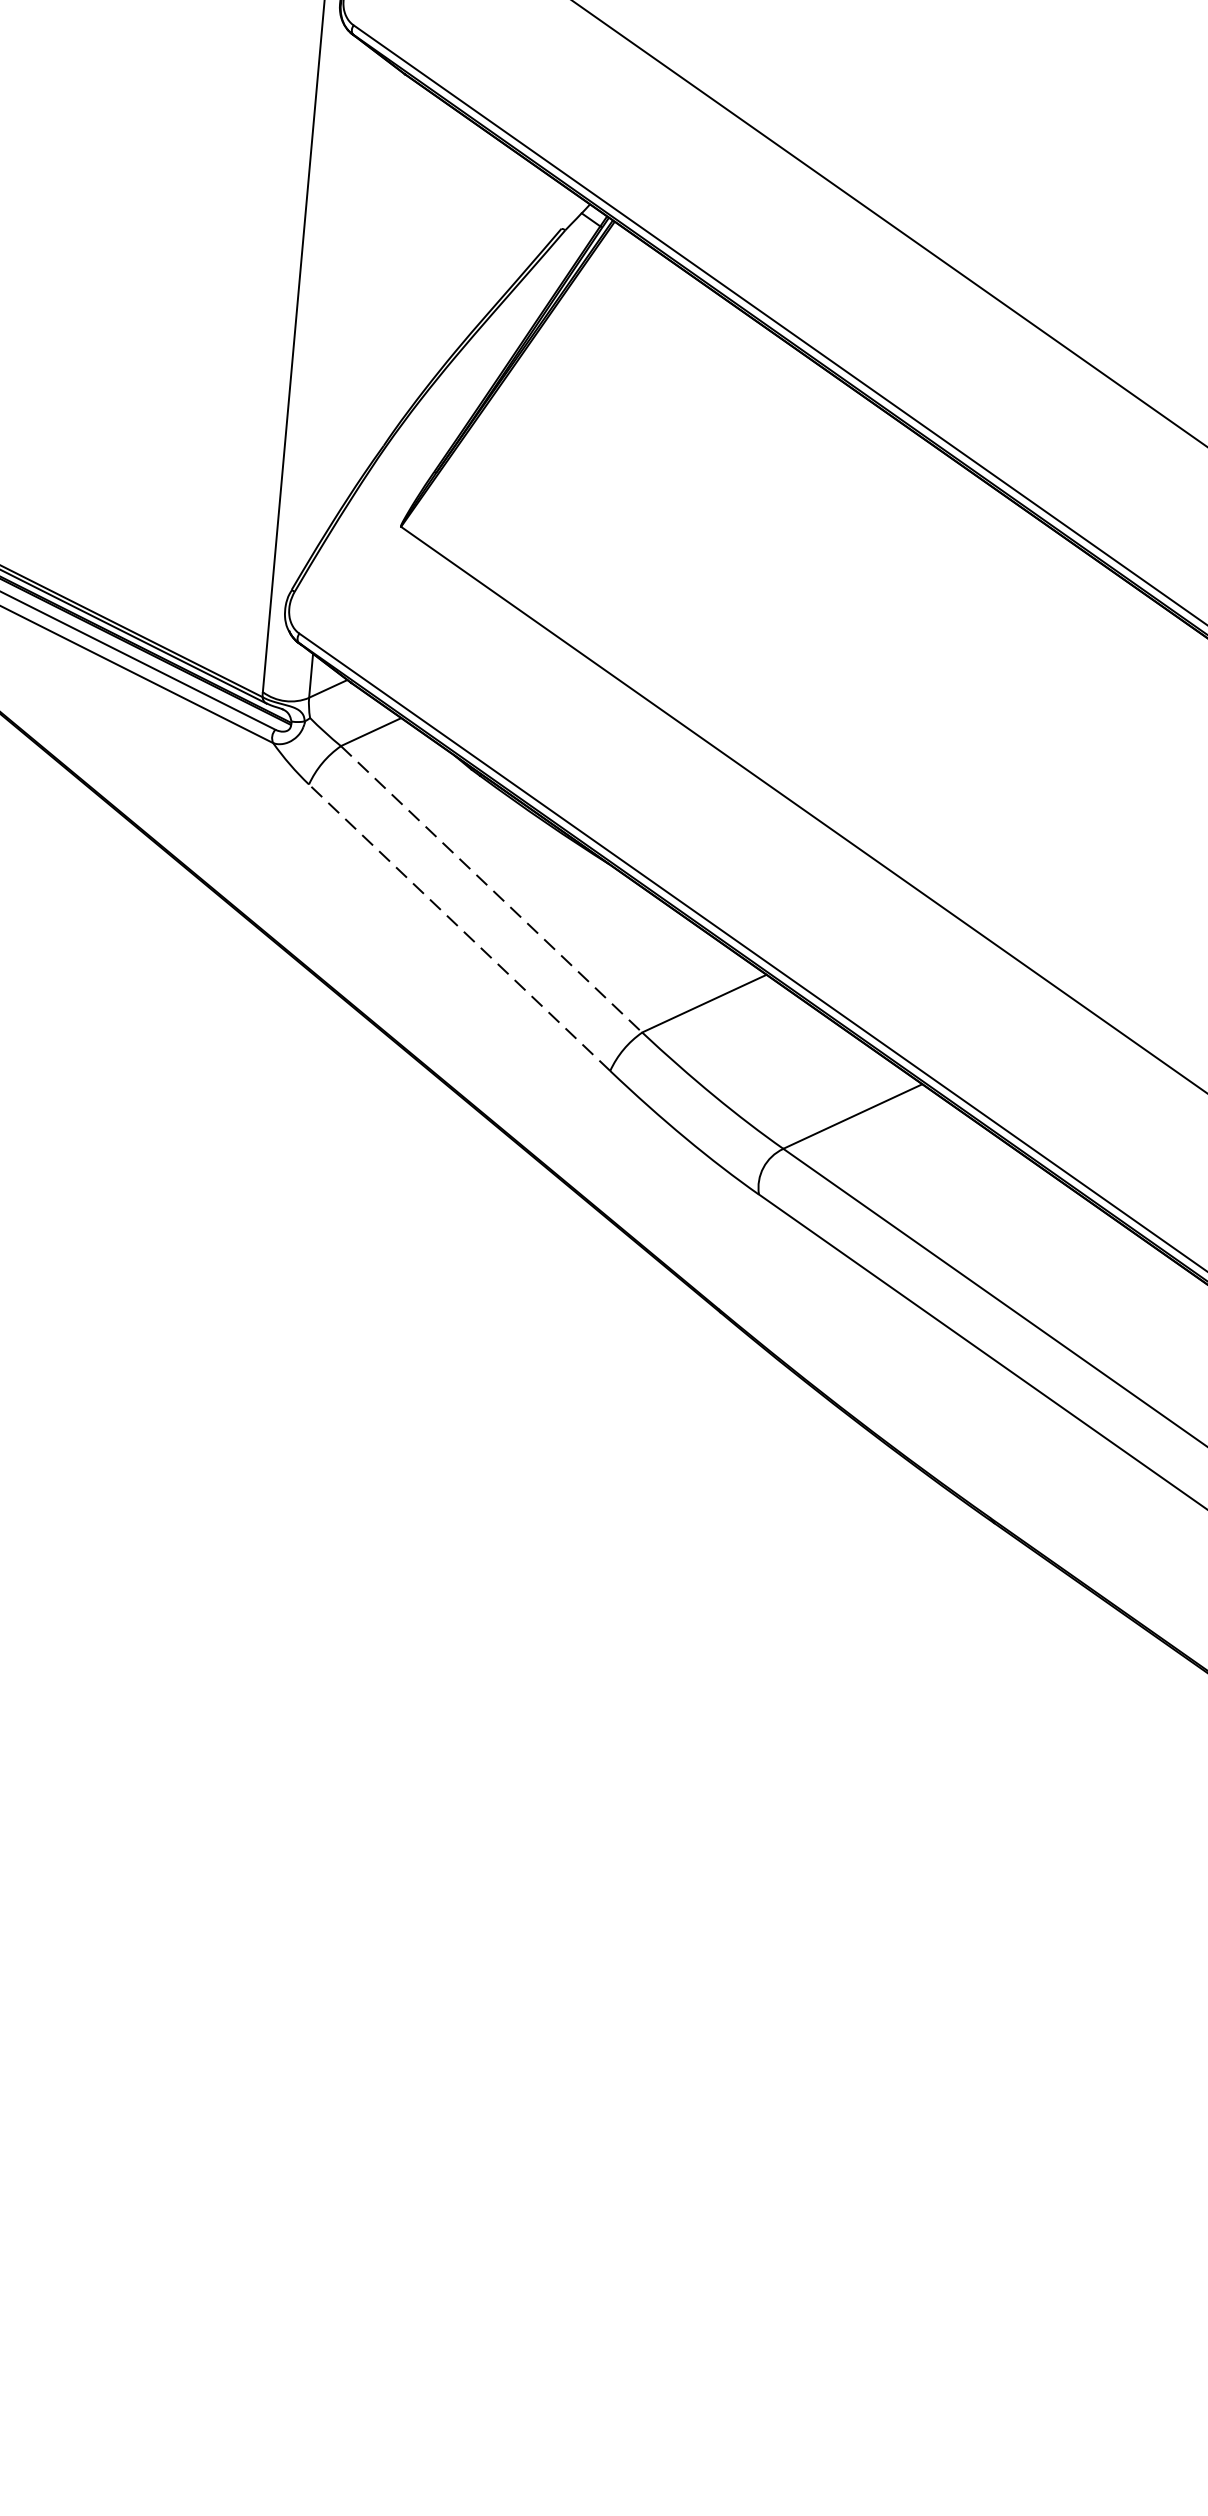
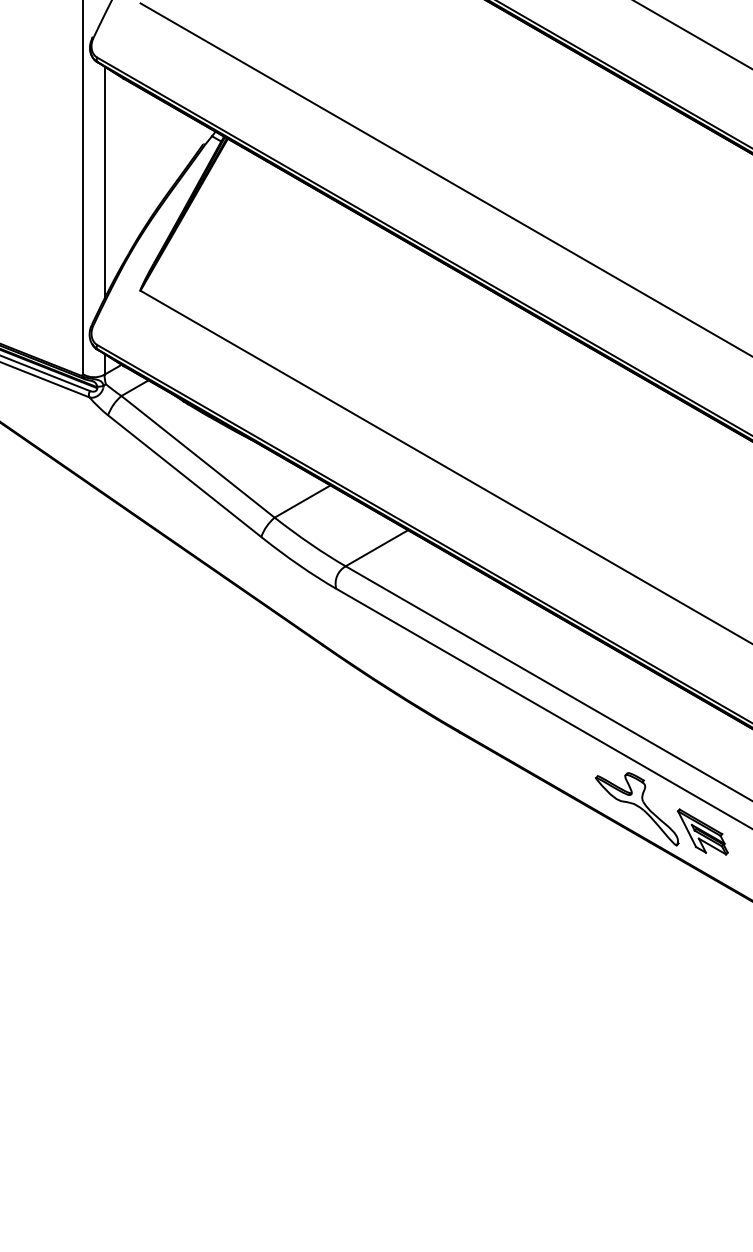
line: (345, 290) -> (104, 182), added
line: (492, 888) -> (198, 456), dashed -> solid
line: (459, 928) -> (184, 476), dashed -> solid

